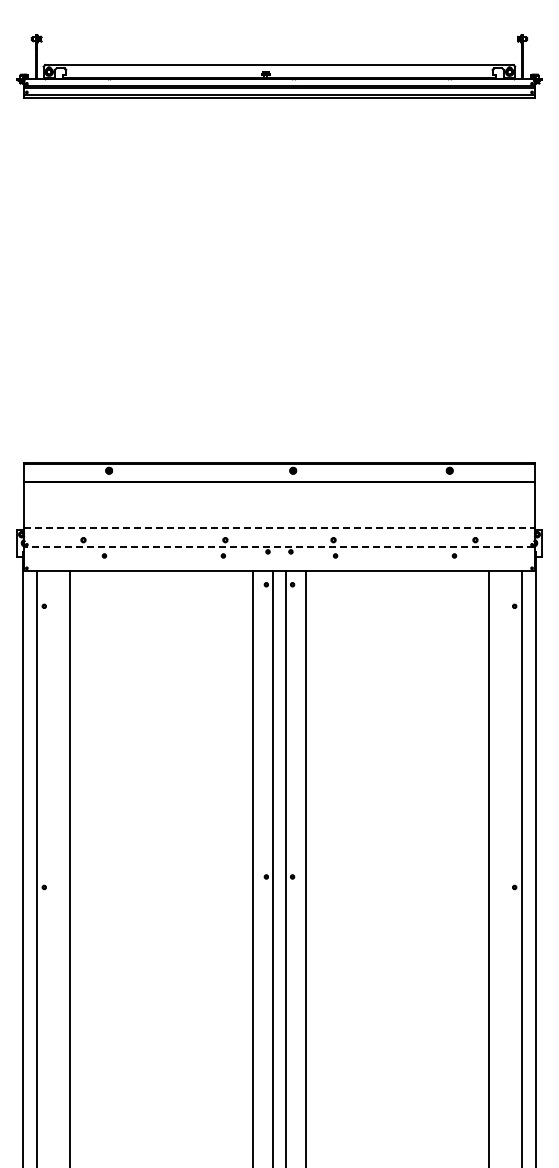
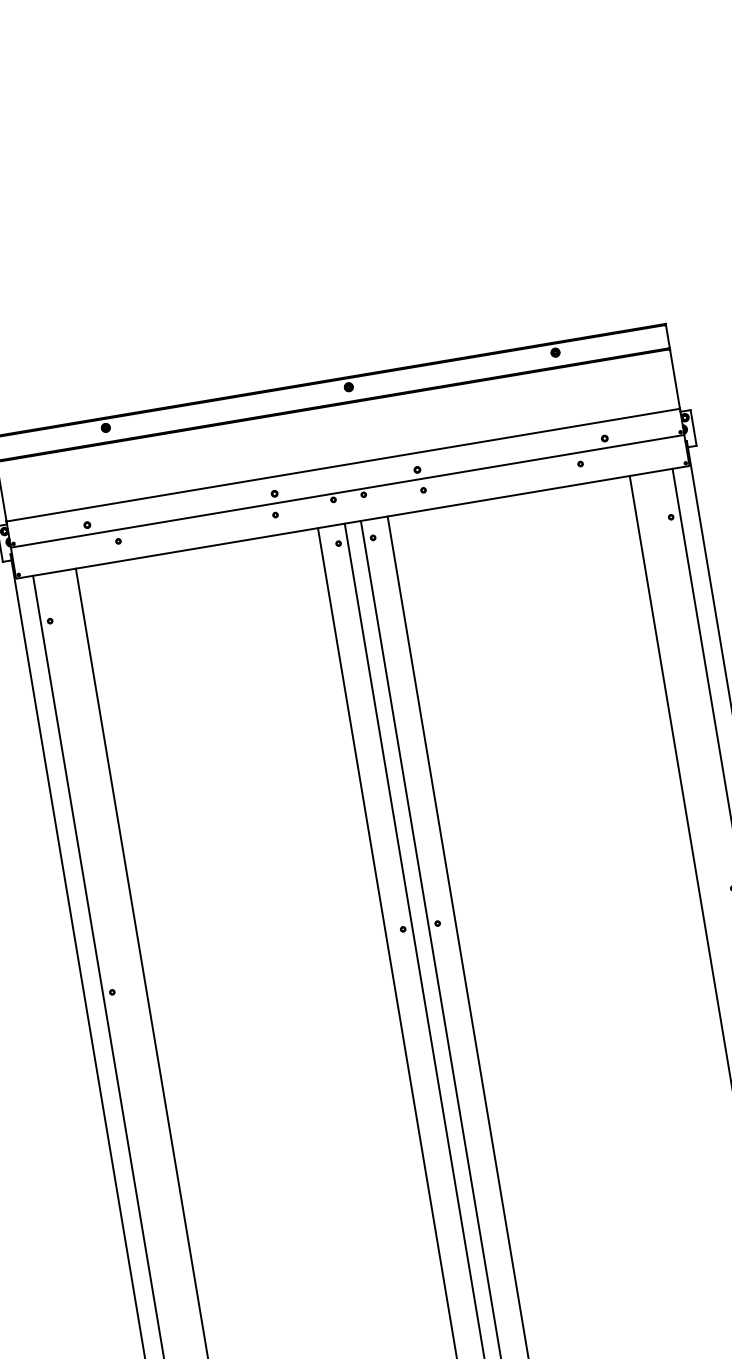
line: (279, 527) -> (343, 465), dashed -> solid
line: (279, 547) -> (347, 491), dashed -> solid

